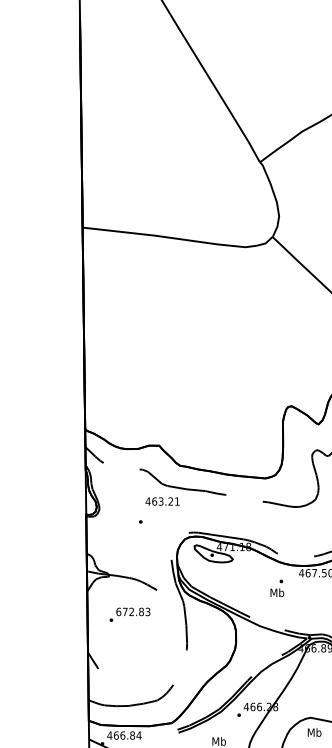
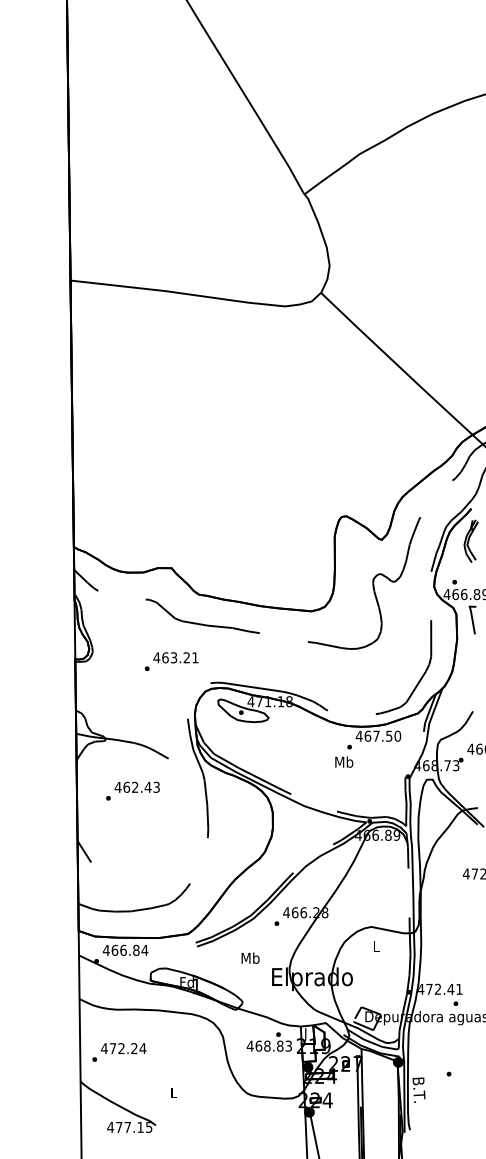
text: (162, 501) -> (175, 657), moved
text: (277, 587) -> (344, 755), moved
text: (129, 611) -> (132, 786), 672.83 -> 462.43
text: (314, 732) -> (376, 946), Mb -> L

